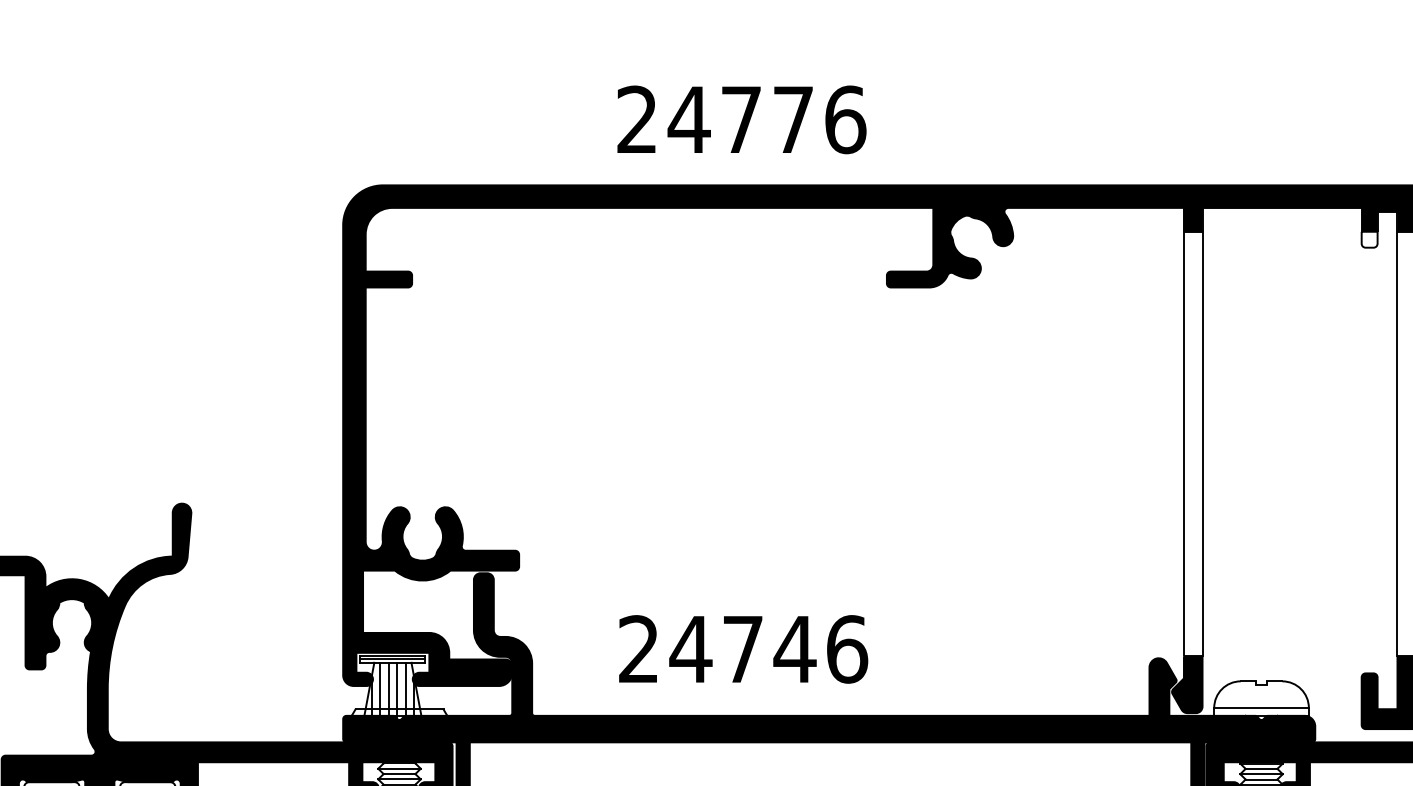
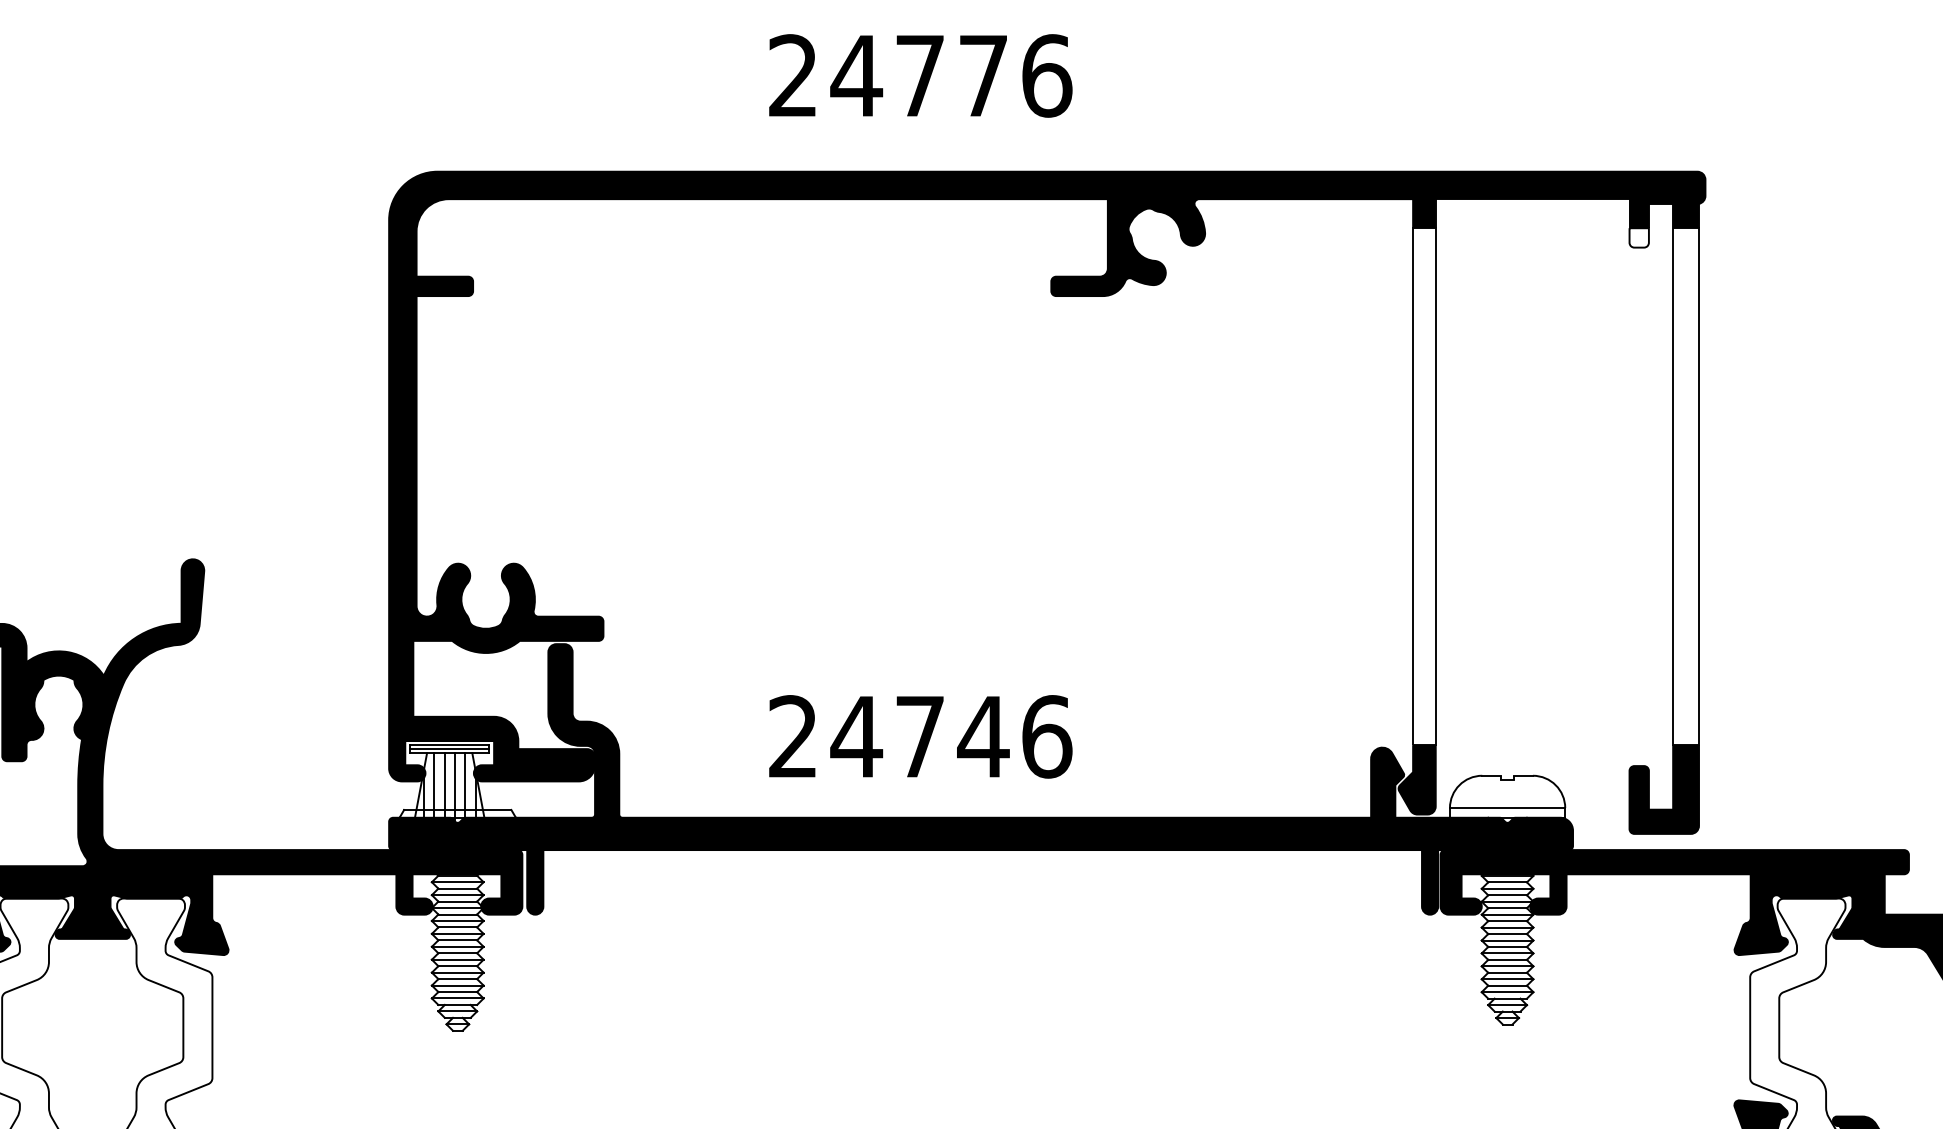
text: (741, 119) -> (920, 75), moved
text: (743, 649) -> (920, 736), moved

